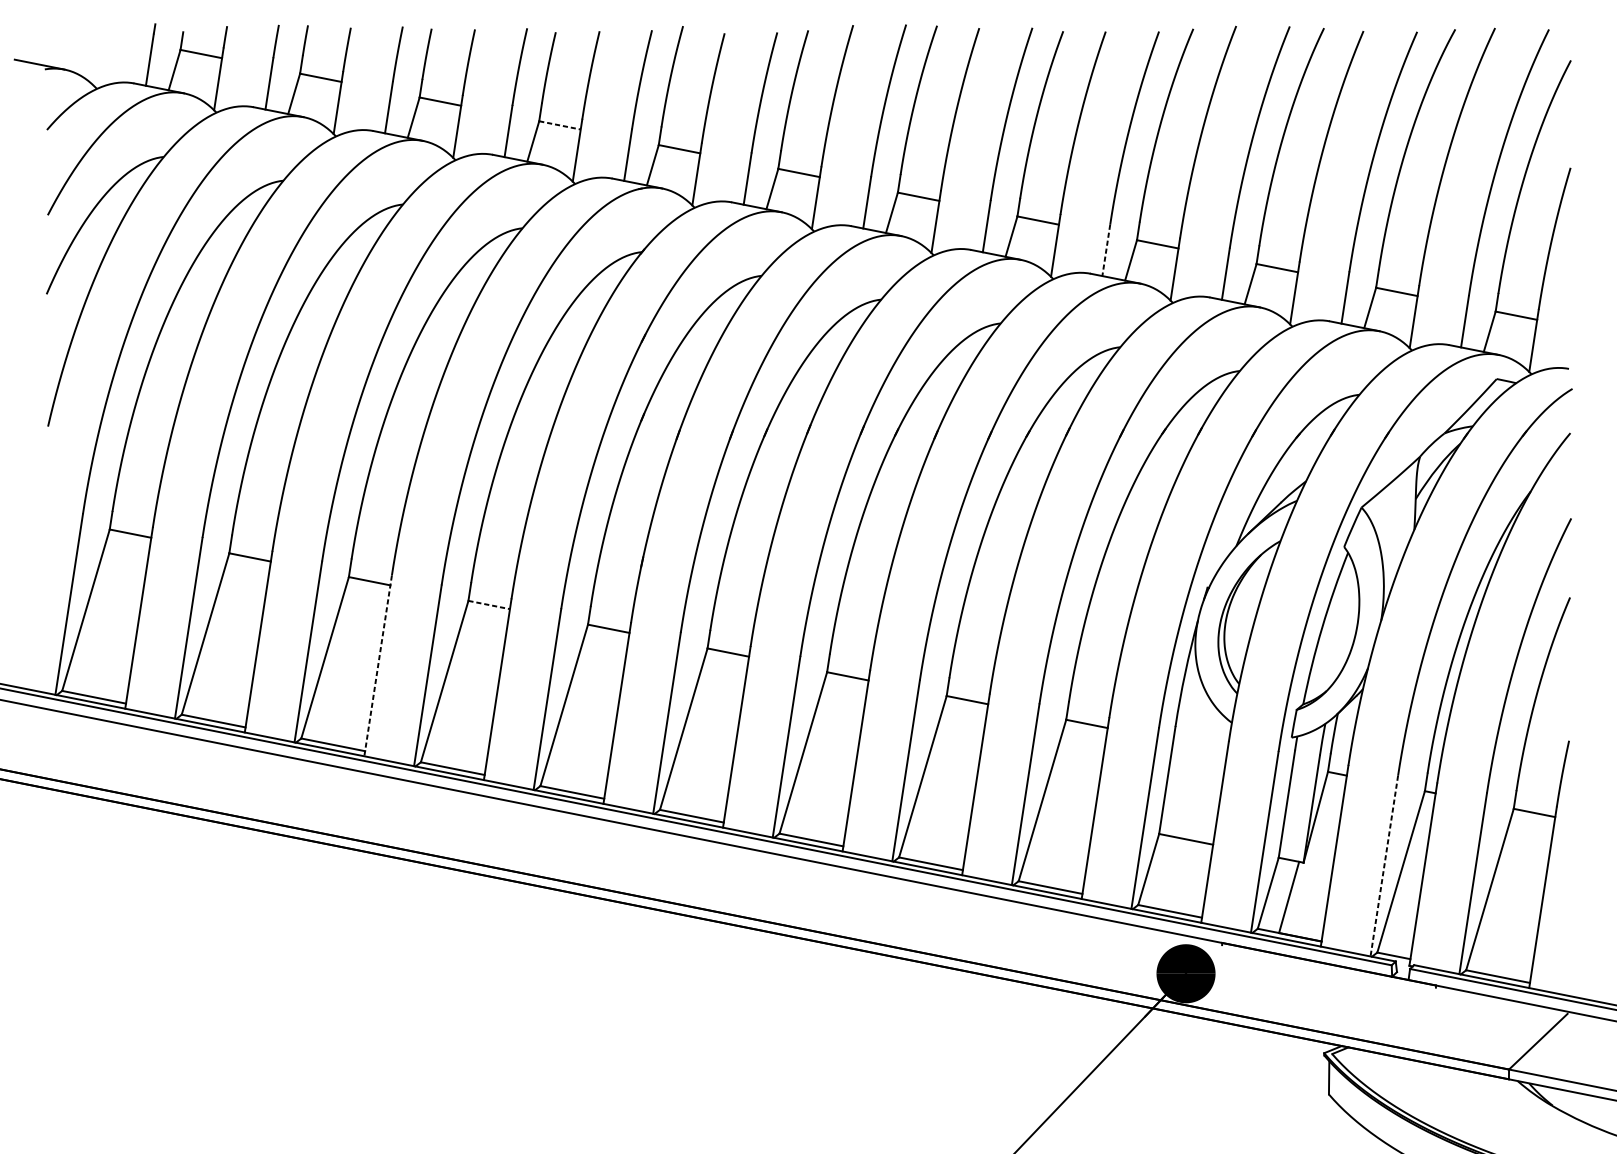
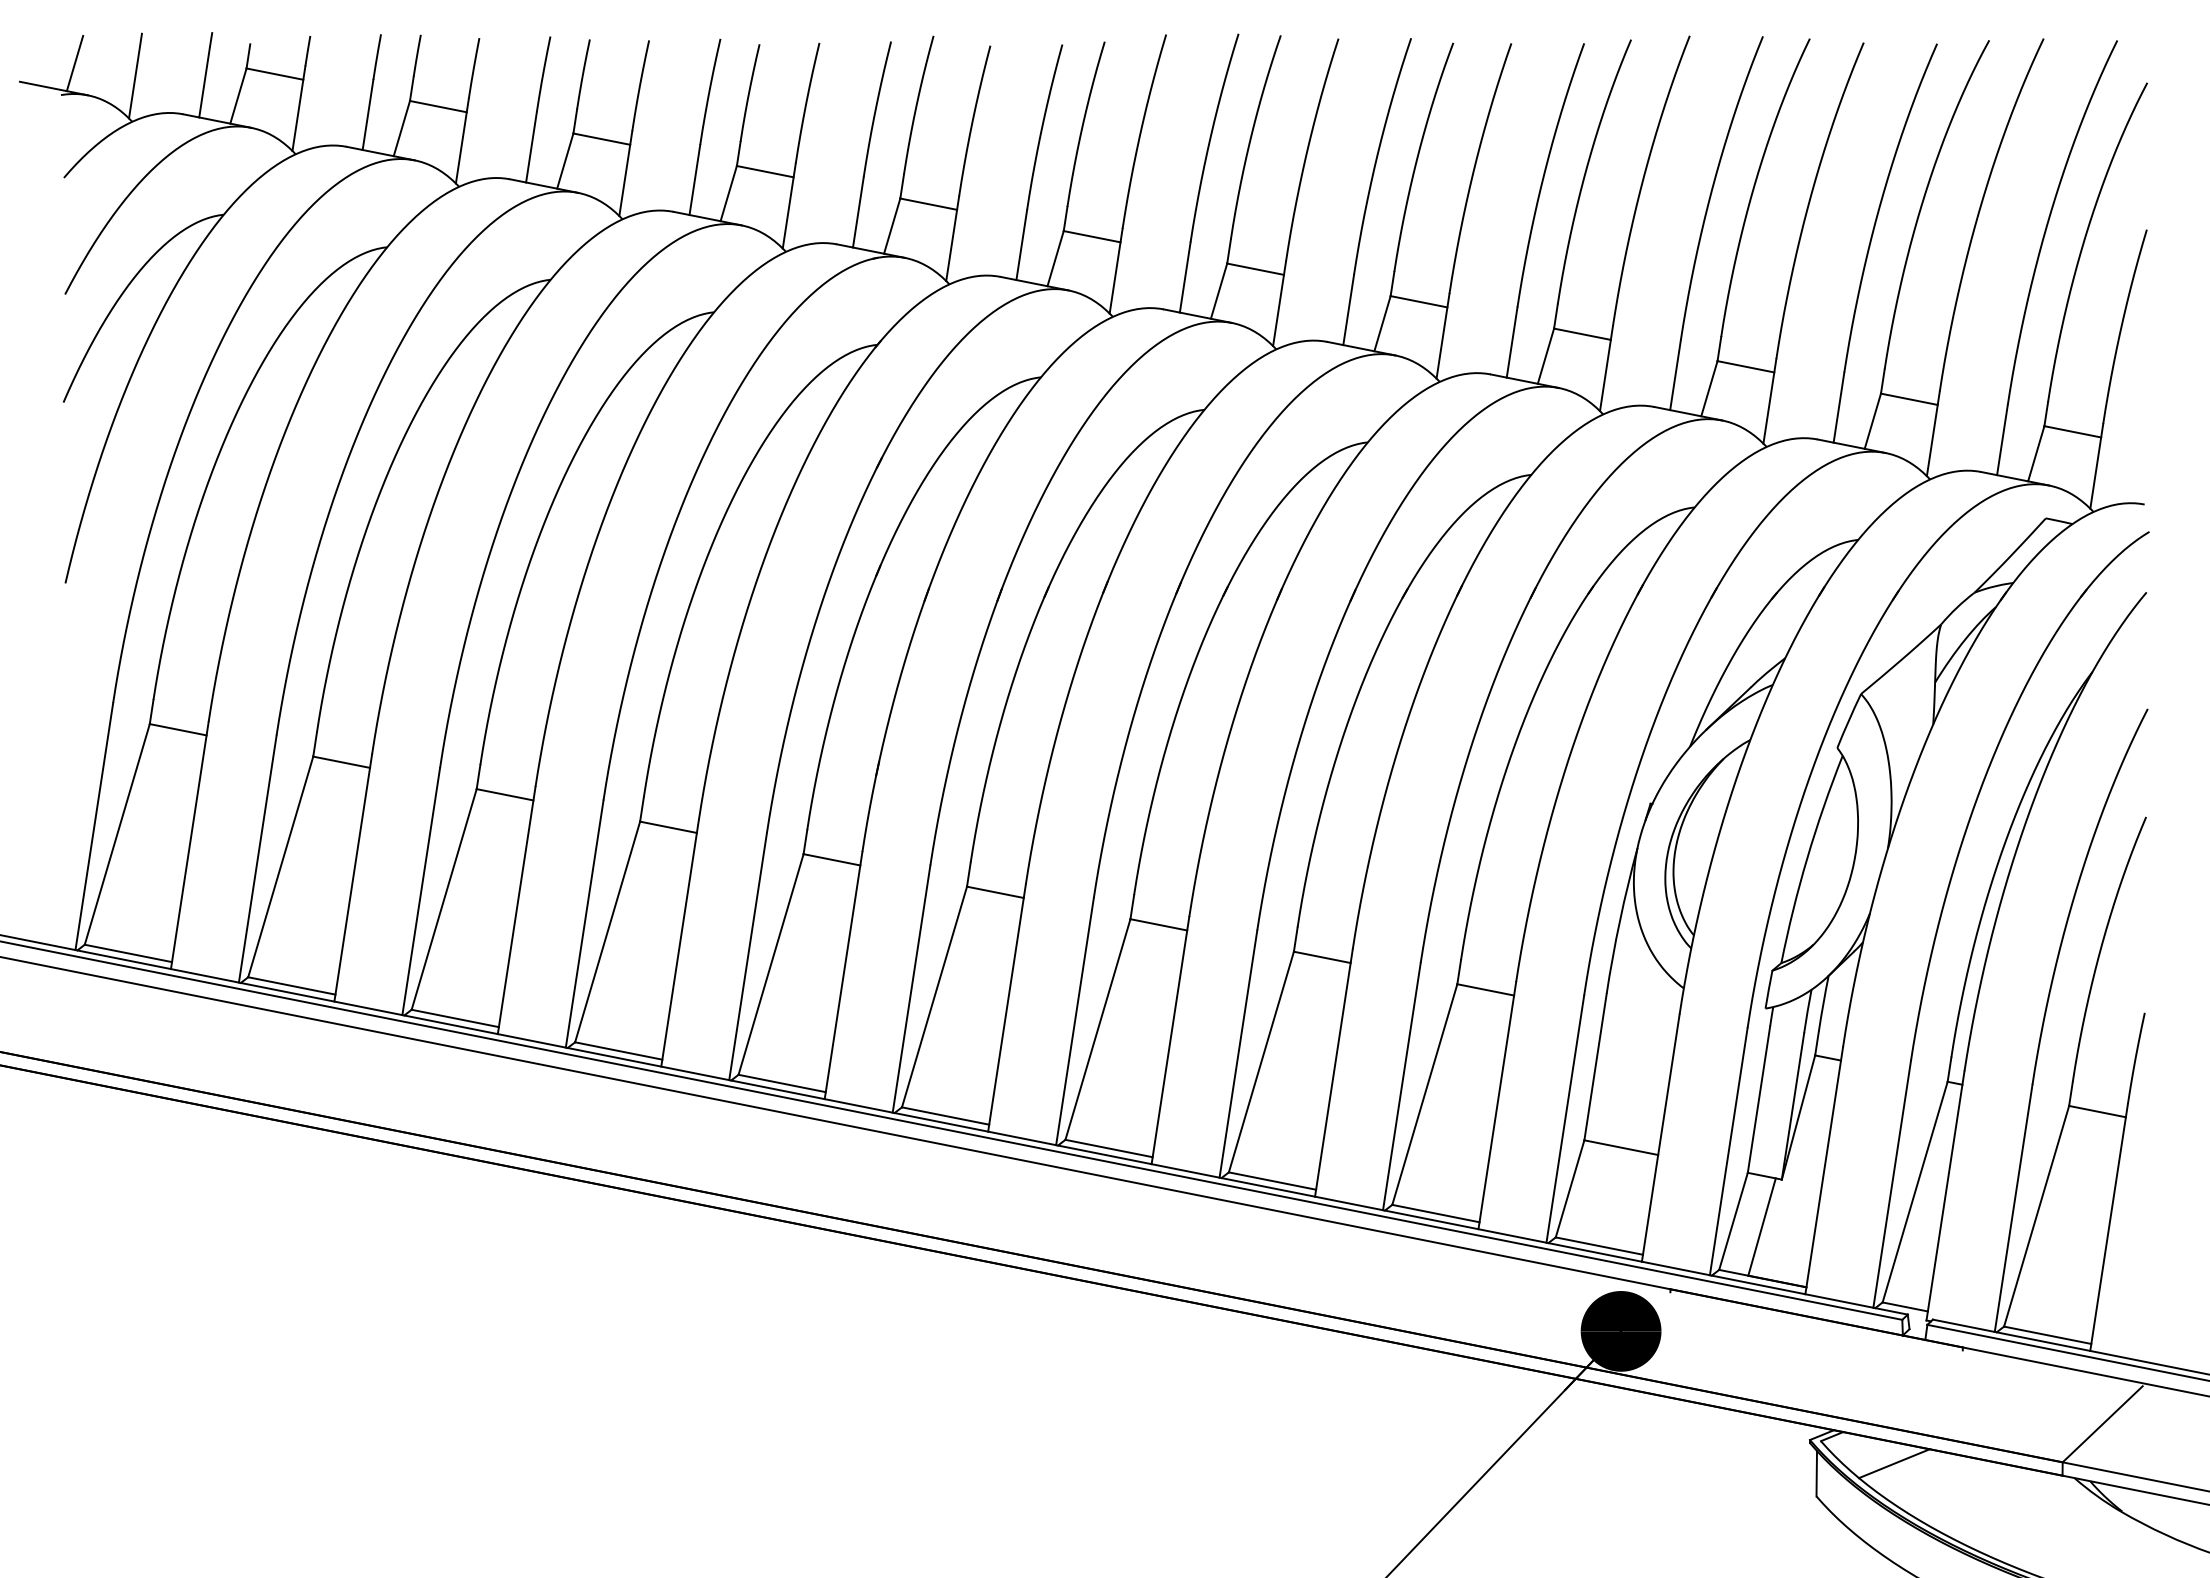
line: (54, 46) -> (74, 63), added
line: (99, 55) -> (135, 75), added
line: (560, 125) -> (765, 171), dashed -> solid
line: (1106, 251) -> (1512, 343), dashed -> solid
line: (489, 605) -> (668, 827), dashed -> solid
line: (378, 665) -> (516, 910), dashed -> solid
line: (1384, 866) -> (1892, 1184), dashed -> solid
line: (1386, 1070) -> (1894, 1463), added

